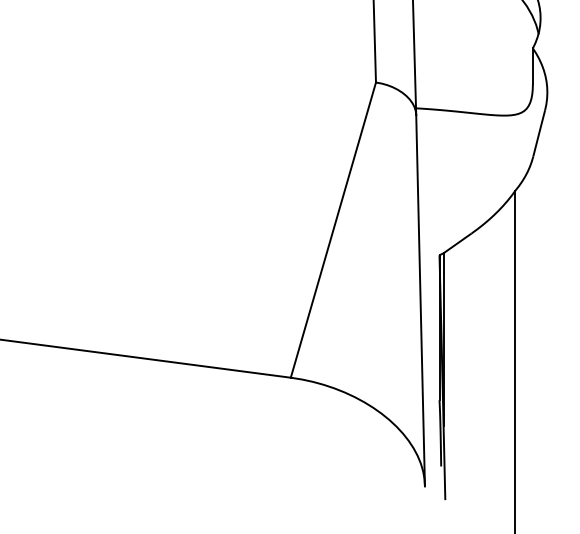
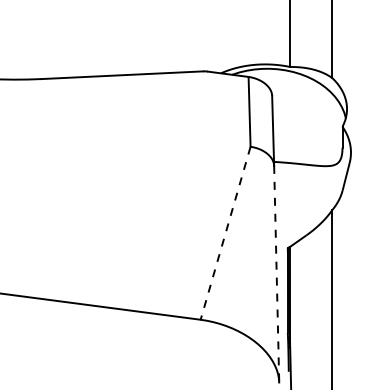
line: (333, 230) -> (225, 233), solid -> dashed
line: (420, 300) -> (276, 274), solid -> dashed

